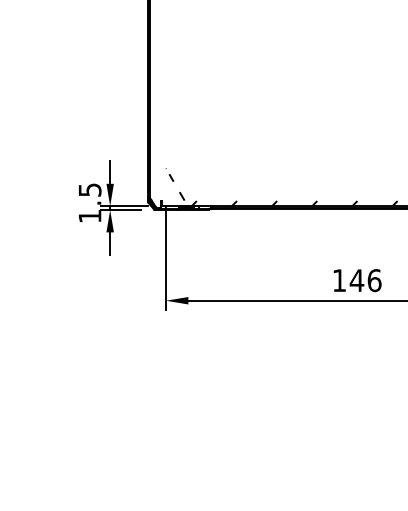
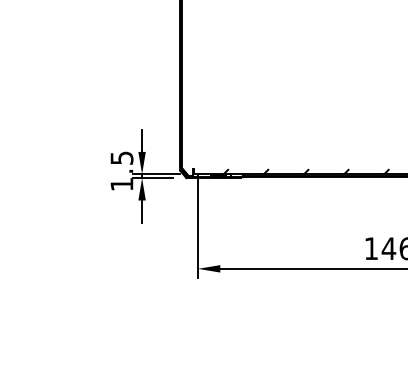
hatch: (167, 186) -> (199, 154), removed

